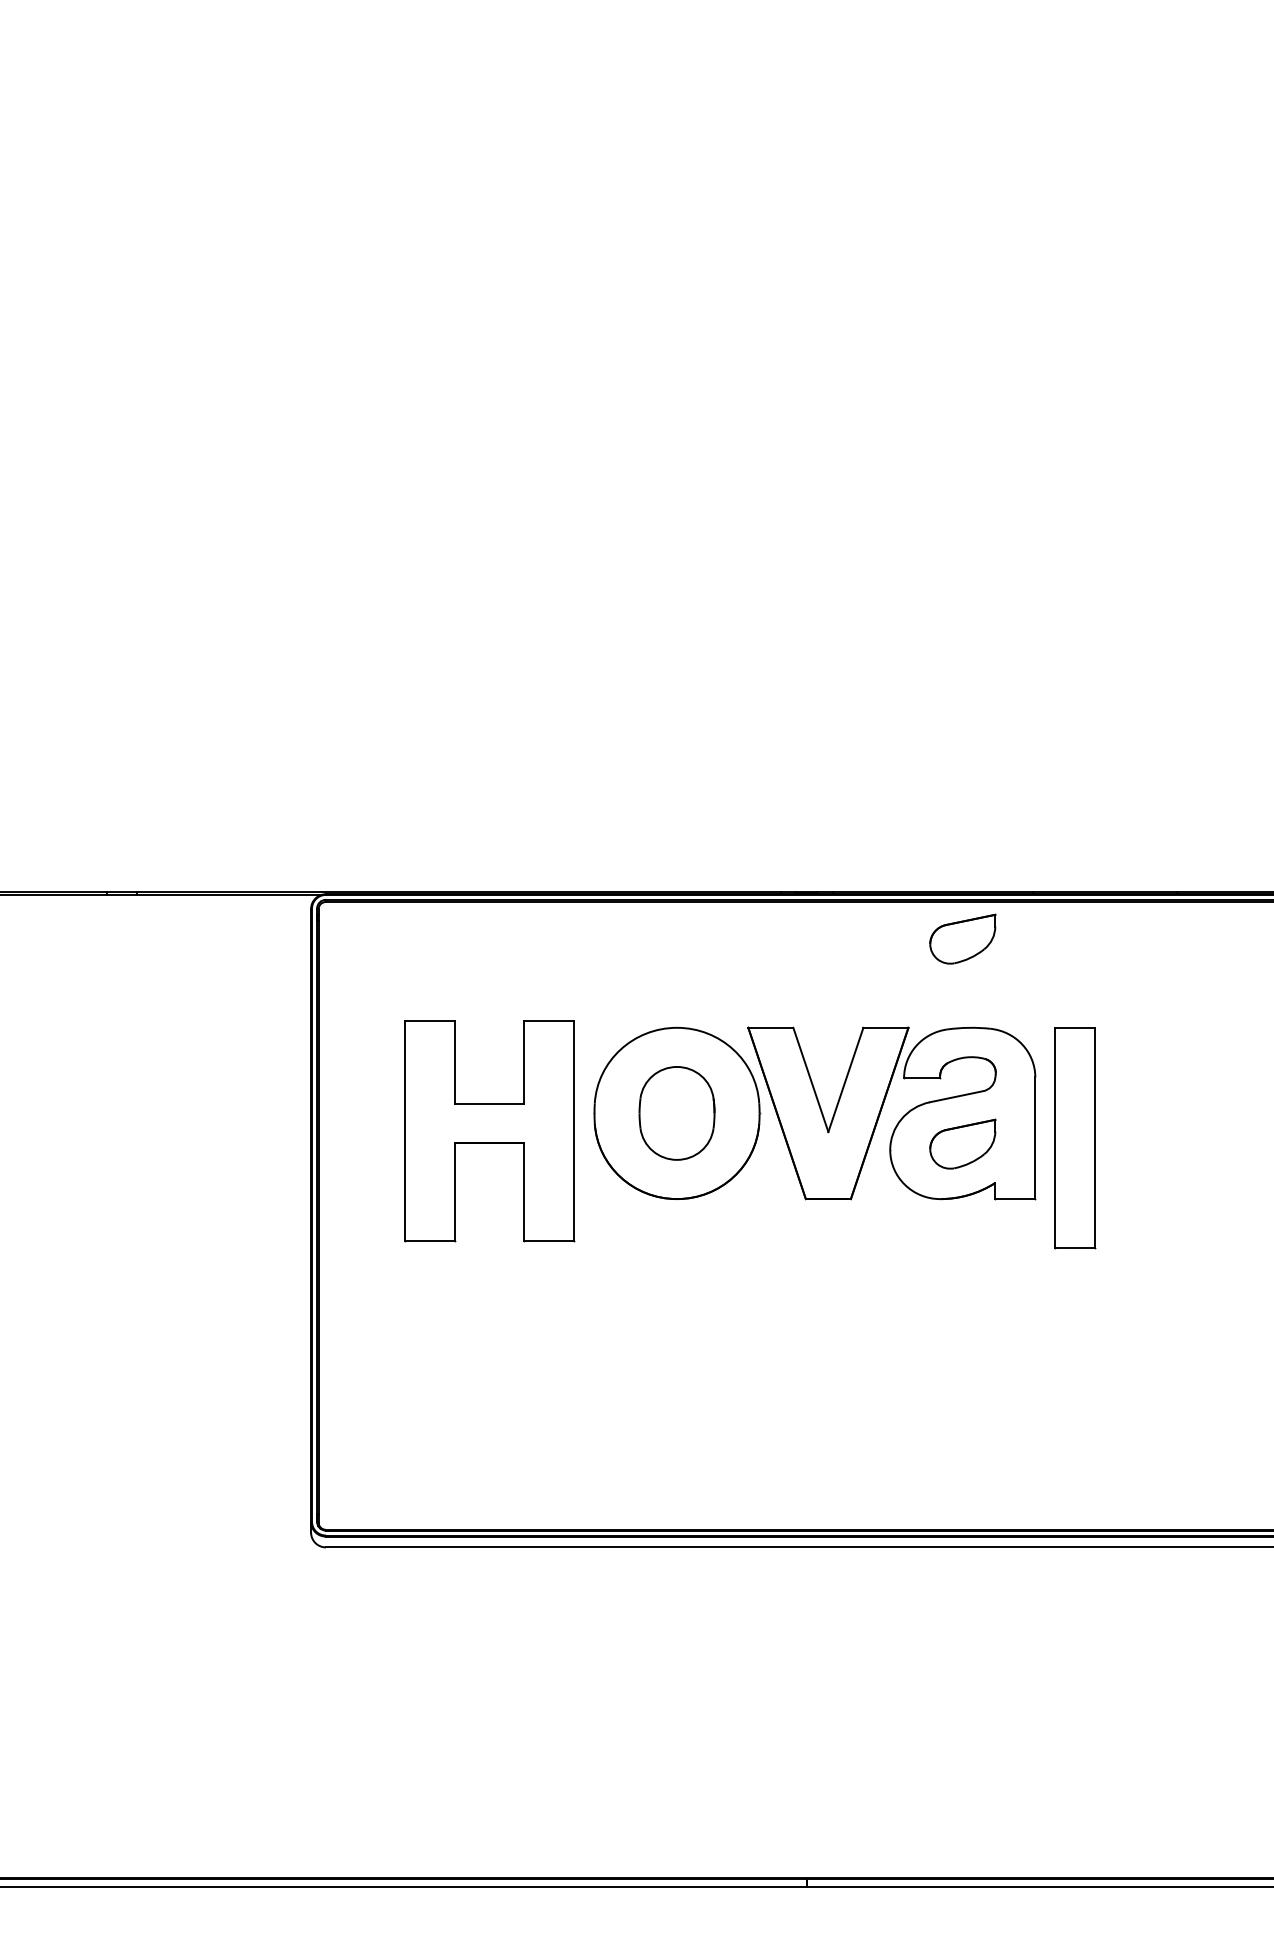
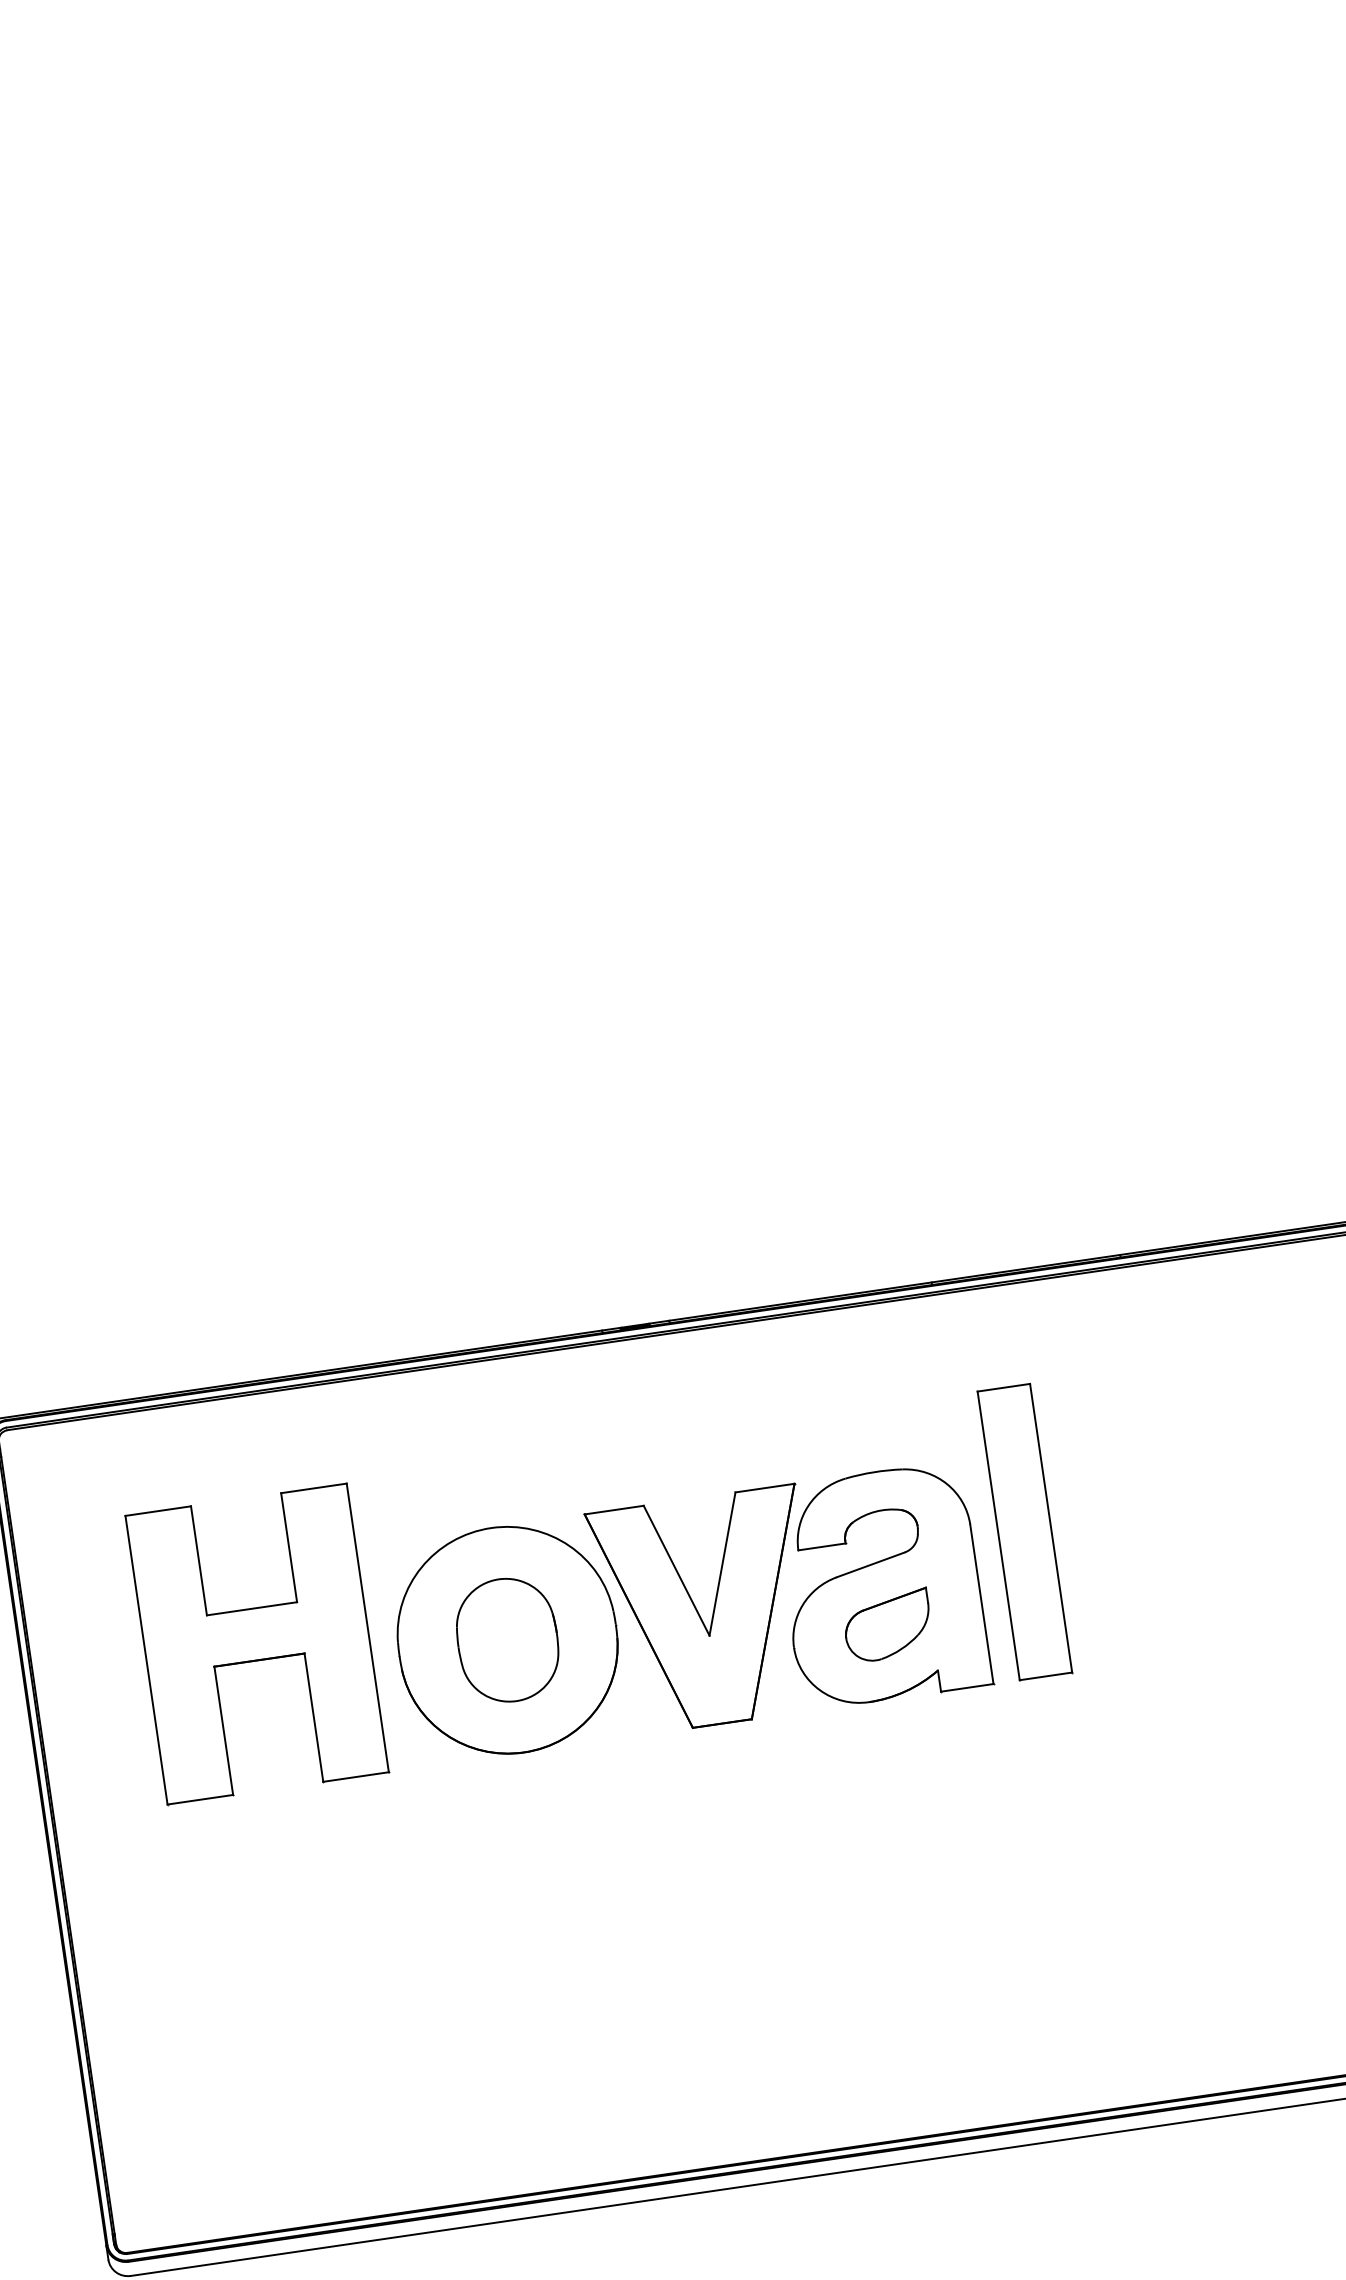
part: (962, 938) -> (848, 1356), removed
part: (489, 1131) -> (257, 1644), moved
part: (1075, 1138) -> (1025, 1532), moved

